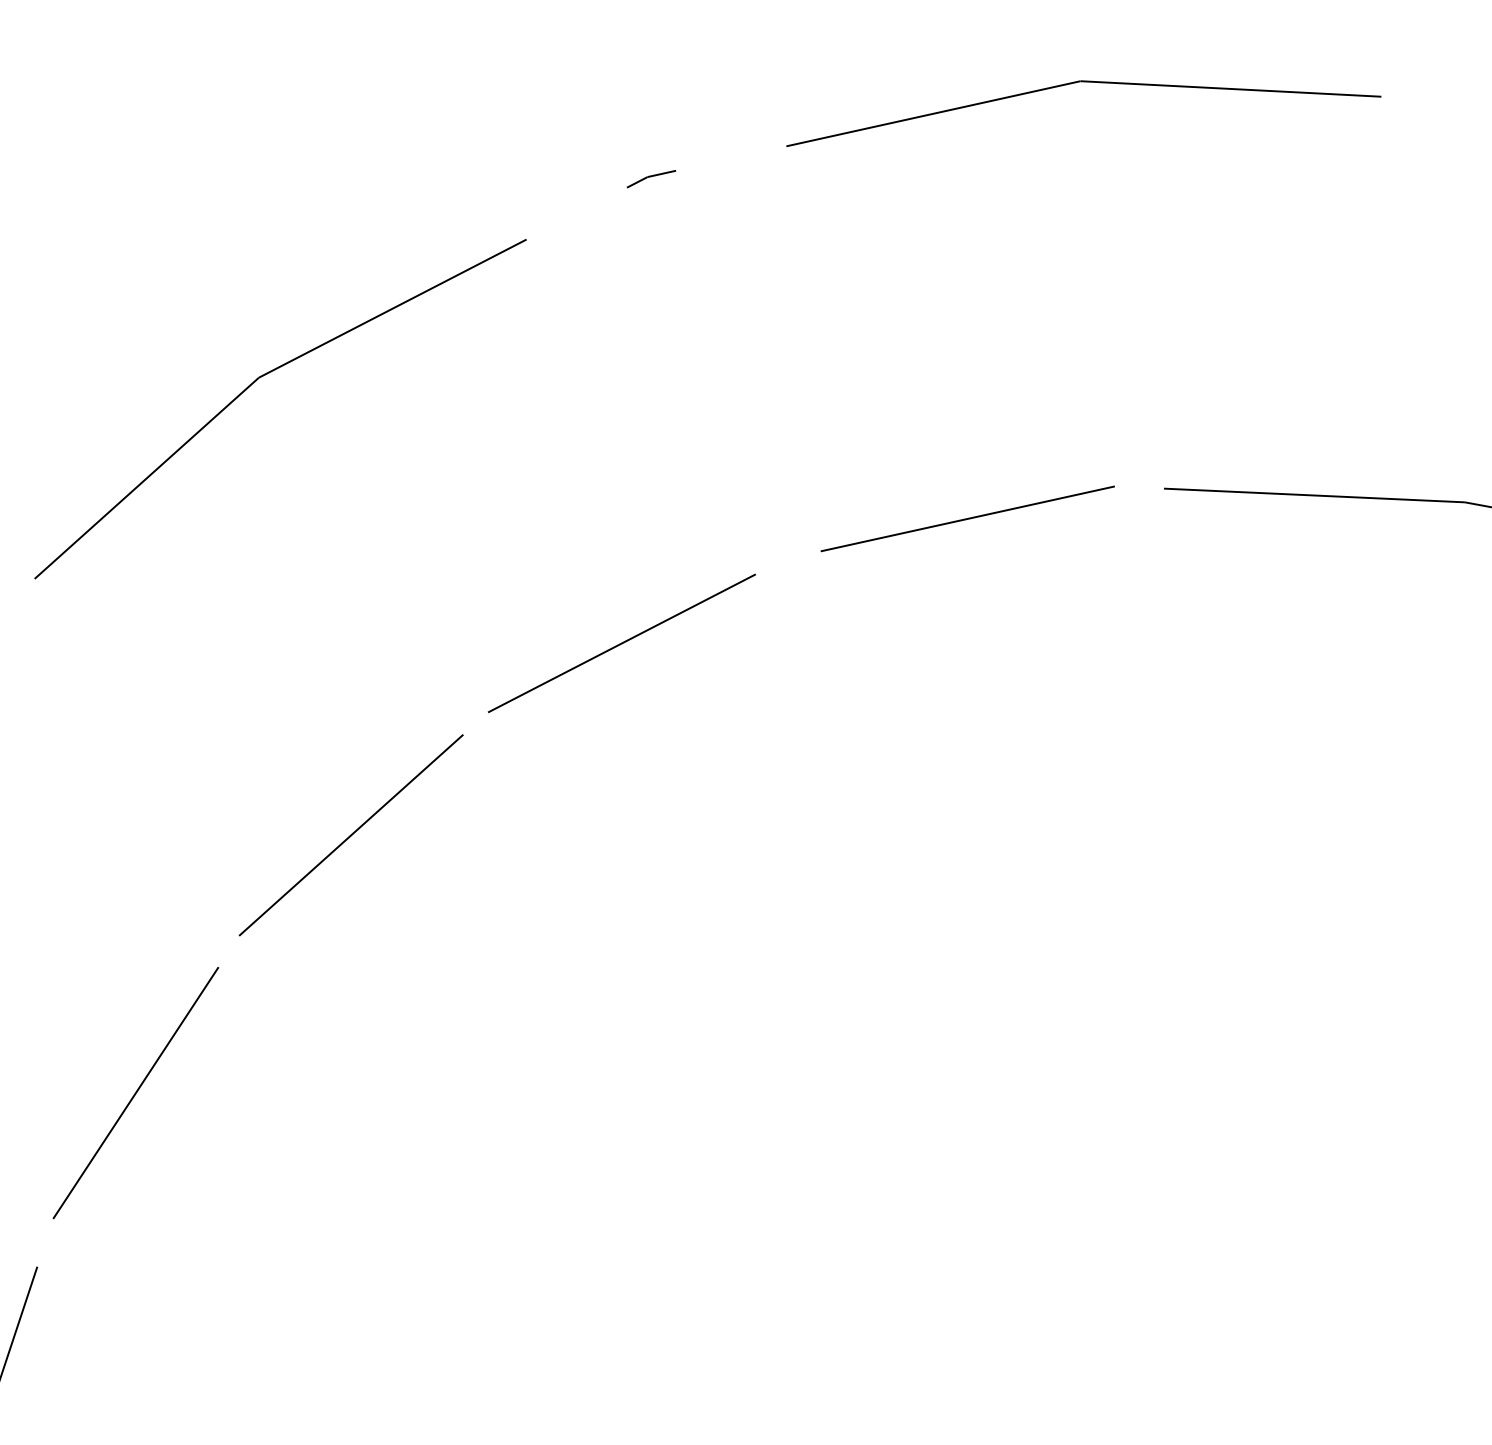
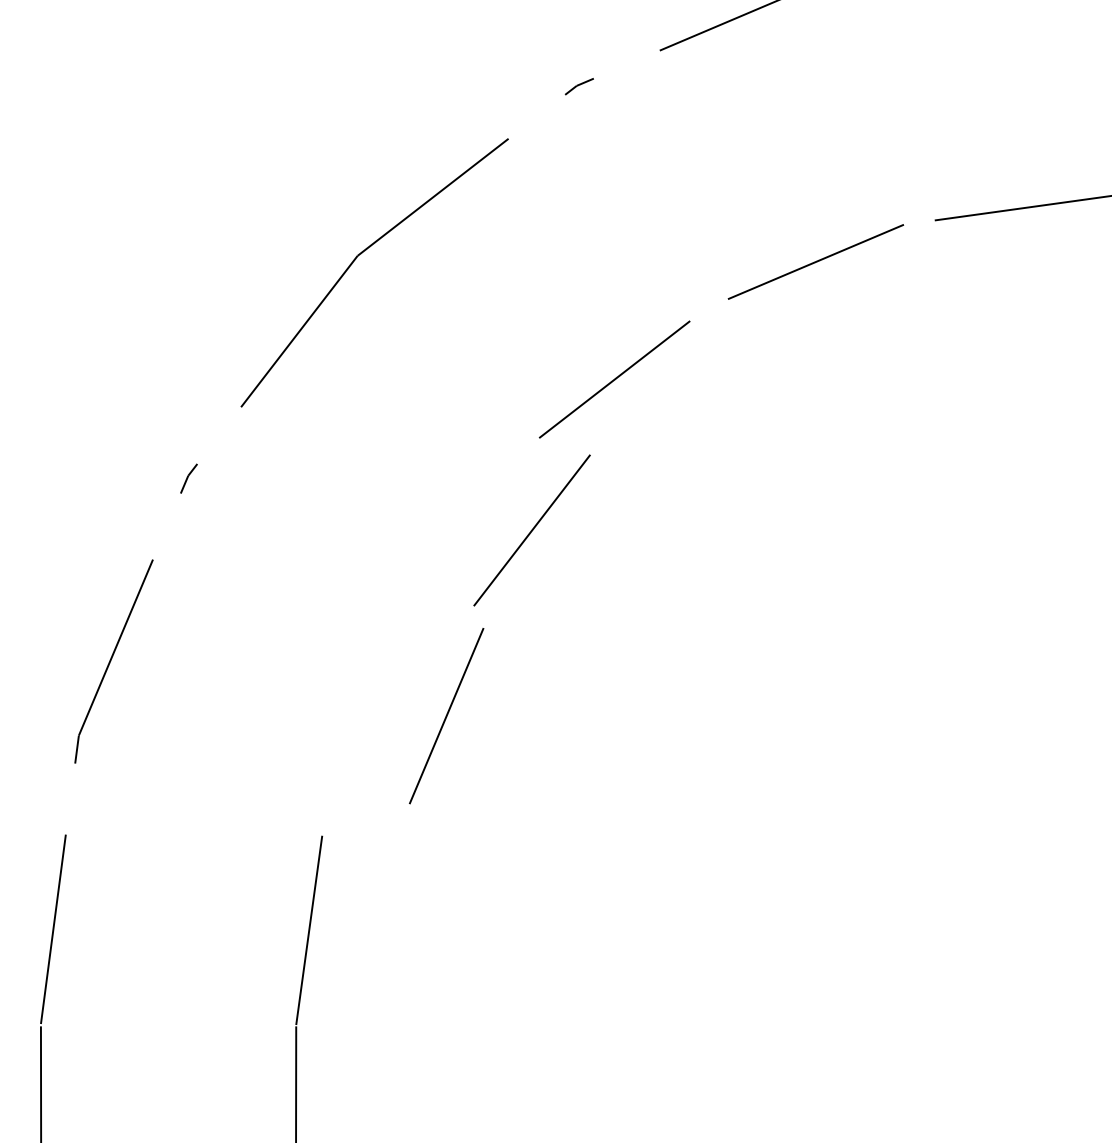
line: (350, 835) -> (531, 530), moved
line: (135, 1093) -> (446, 716), moved

